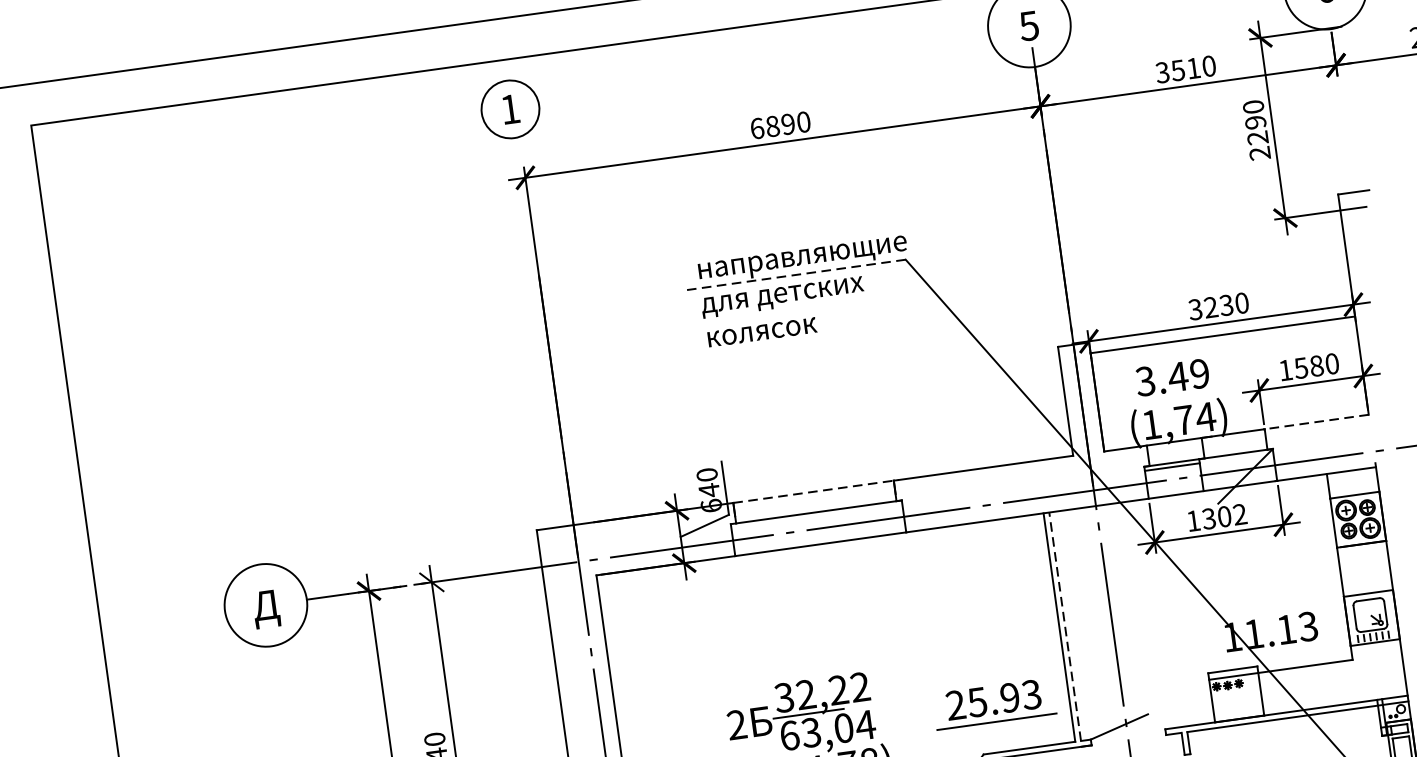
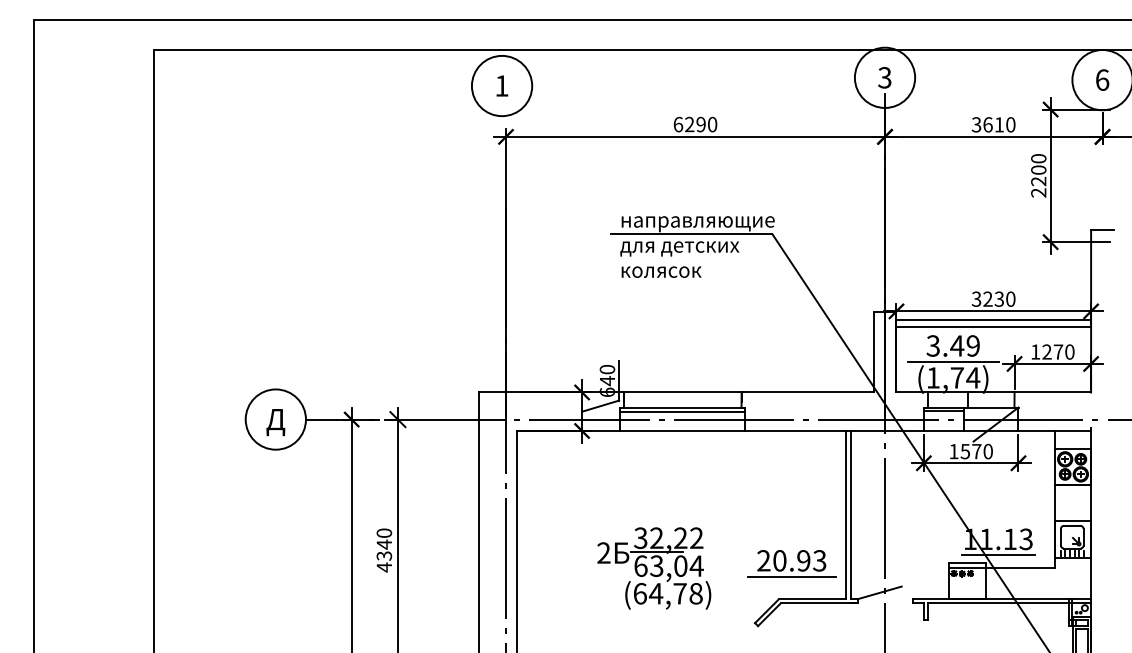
text: (1028, 25) -> (884, 77), 5 -> 3
text: (1177, 70) -> (987, 124), 3510 -> 3610
circle: (509, 108) -> (501, 85), size x1.43
text: (1255, 121) -> (1038, 169), 2290 -> 2200
text: (772, 126) -> (689, 124), 6890 -> 6290
line: (795, 275) -> (691, 234), dashed -> solid
line: (1223, 344) -> (993, 327), added
text: (1308, 366) -> (1052, 351), 1580 -> 1270
line: (1175, 398) -> (953, 361), added
line: (1316, 422) -> (1052, 392), dashed -> solid
line: (816, 491) -> (684, 392), dashed -> solid
text: (1224, 516) -> (976, 451), 1302 -> 1570
line: (817, 519) -> (682, 412), added
line: (1064, 626) -> (850, 514), dashed -> solid
line: (1273, 653) -> (998, 555), added
text: (976, 701) -> (779, 560), 25.93 -> 20.93

